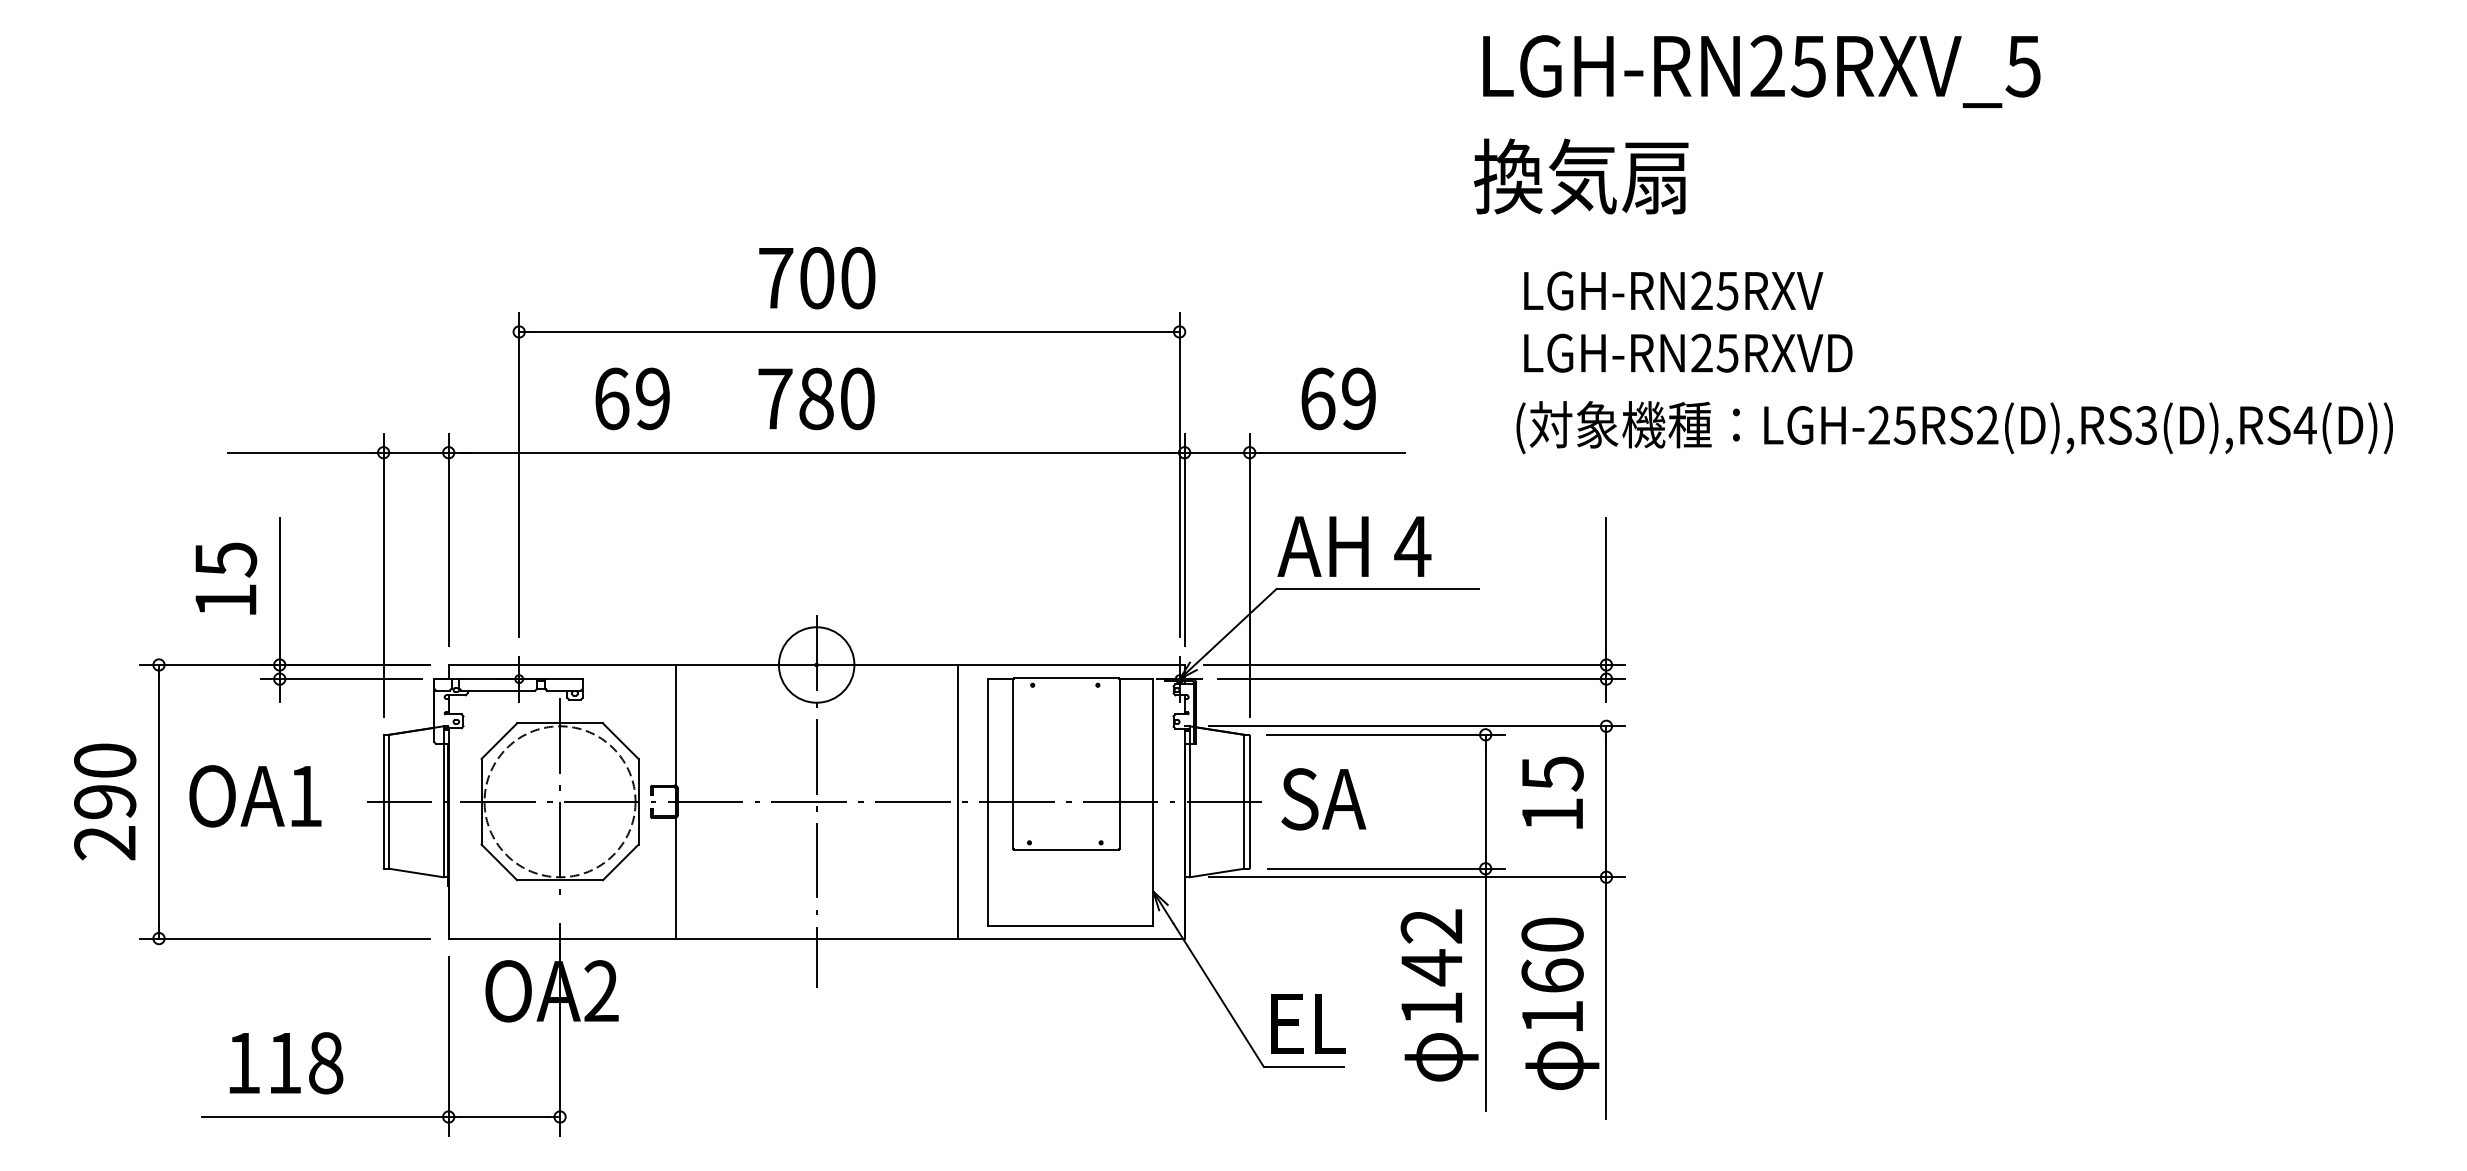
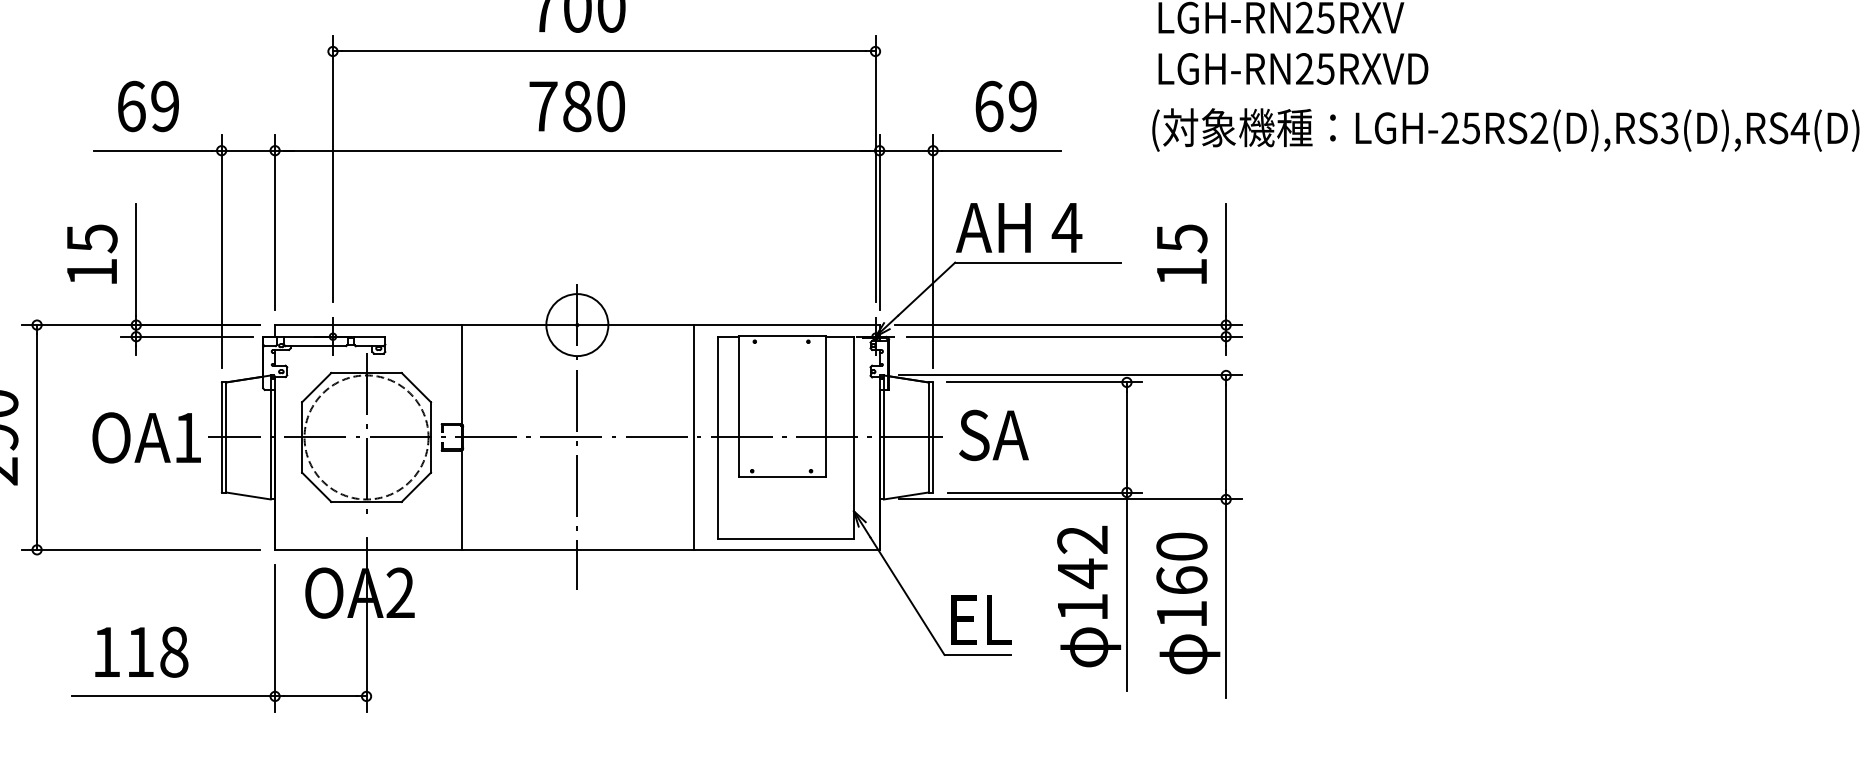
text: (632, 398) -> (148, 106), moved
text: (1552, 792) -> (1181, 254), moved
text: (255, 796) -> (146, 438), moved

